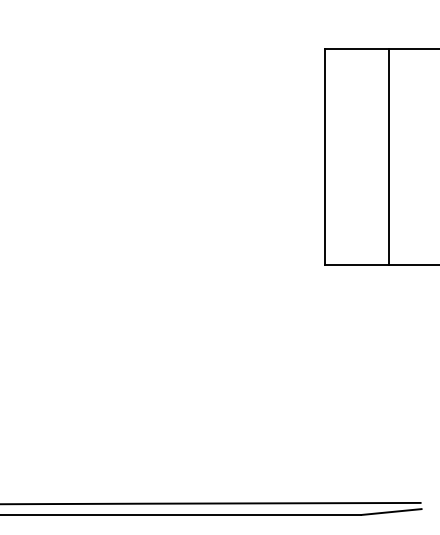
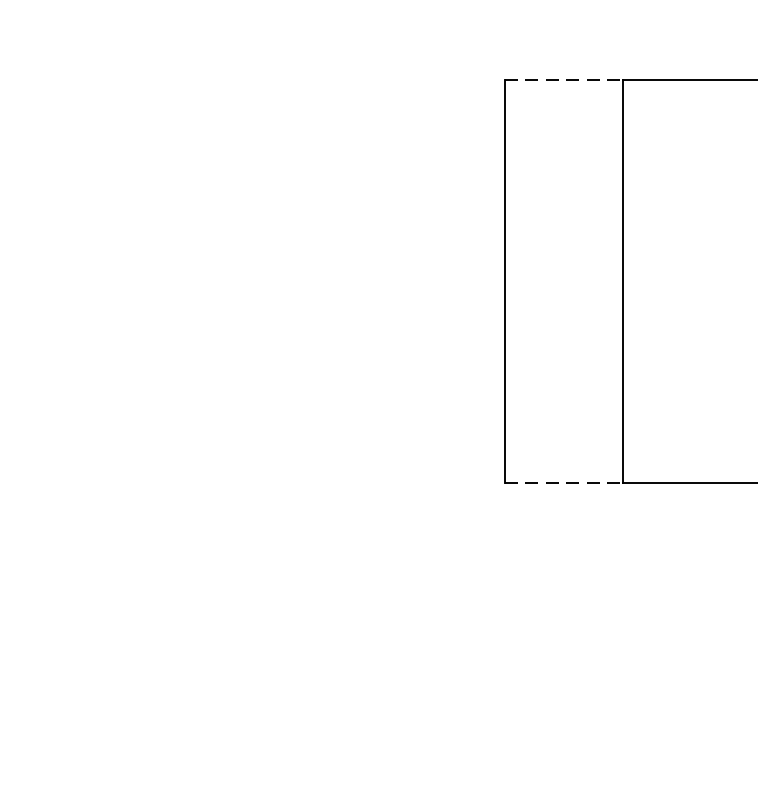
line: (356, 48) -> (563, 79), solid -> dashed
line: (356, 265) -> (563, 483), solid -> dashed

